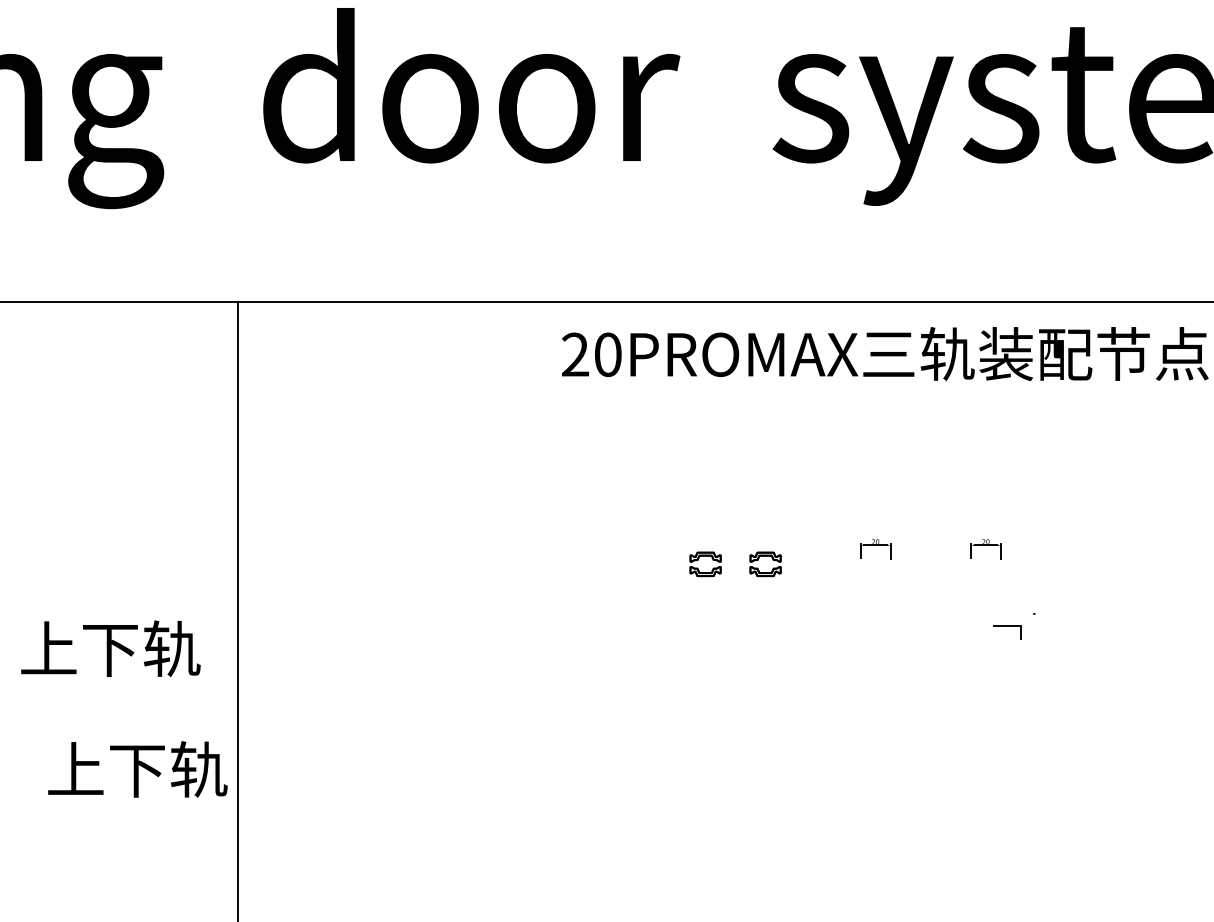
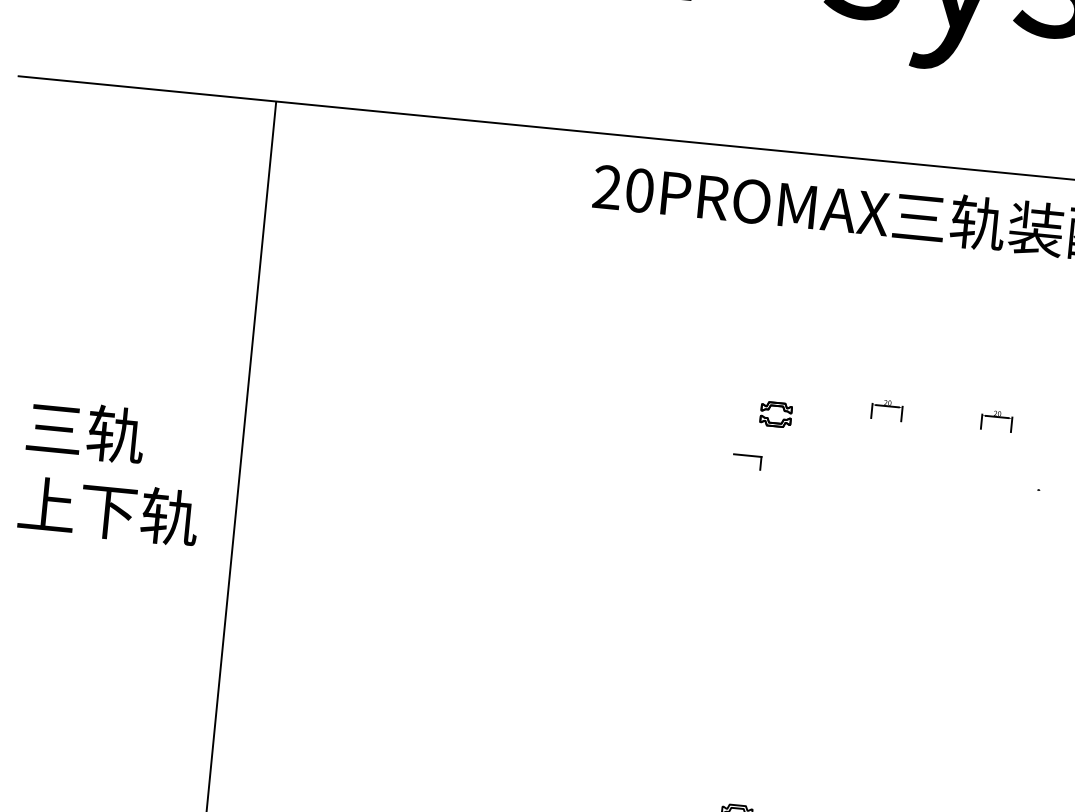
part: (705, 556) -> (717, 400), removed
part: (1007, 632) -> (747, 462), moved
text: (110, 648) -> (115, 434), 上下轨 -> 三轨
text: (137, 769) -> (108, 511), moved

